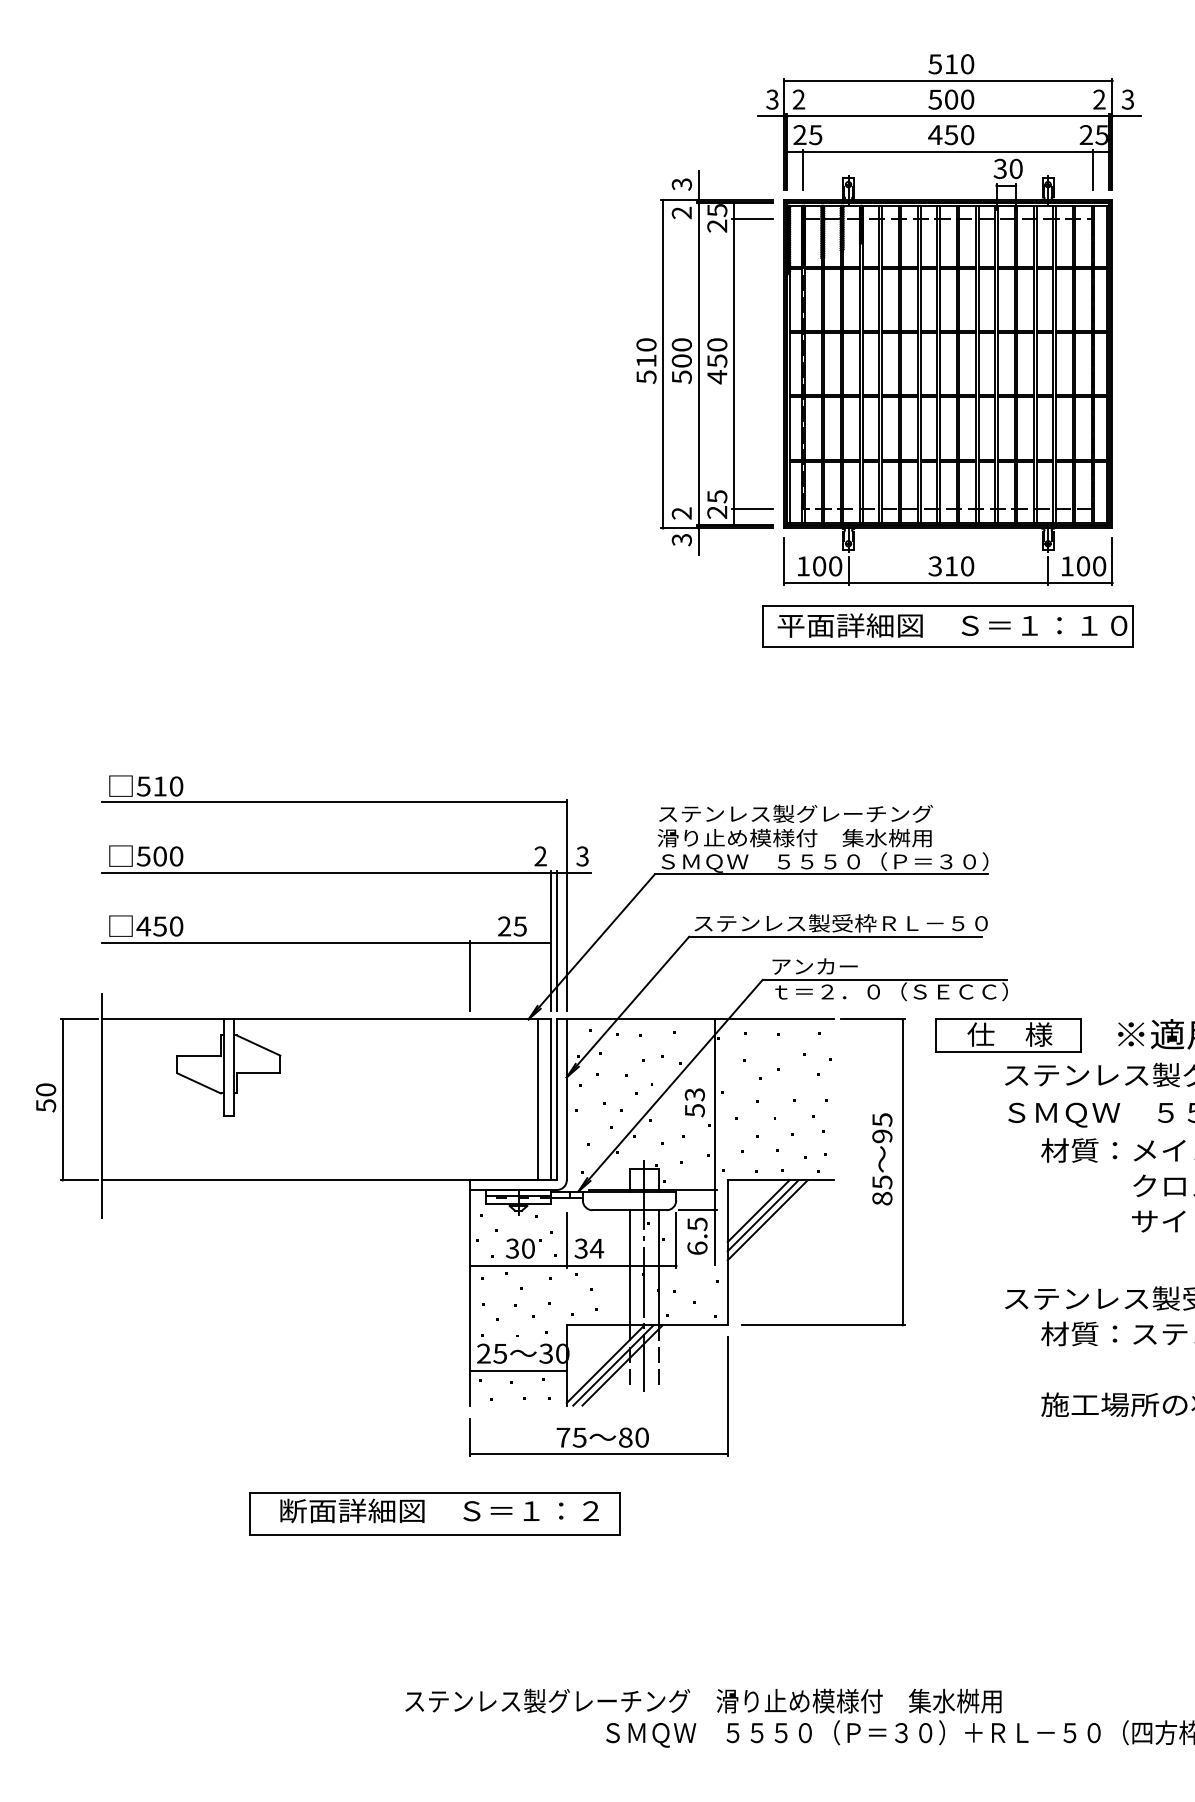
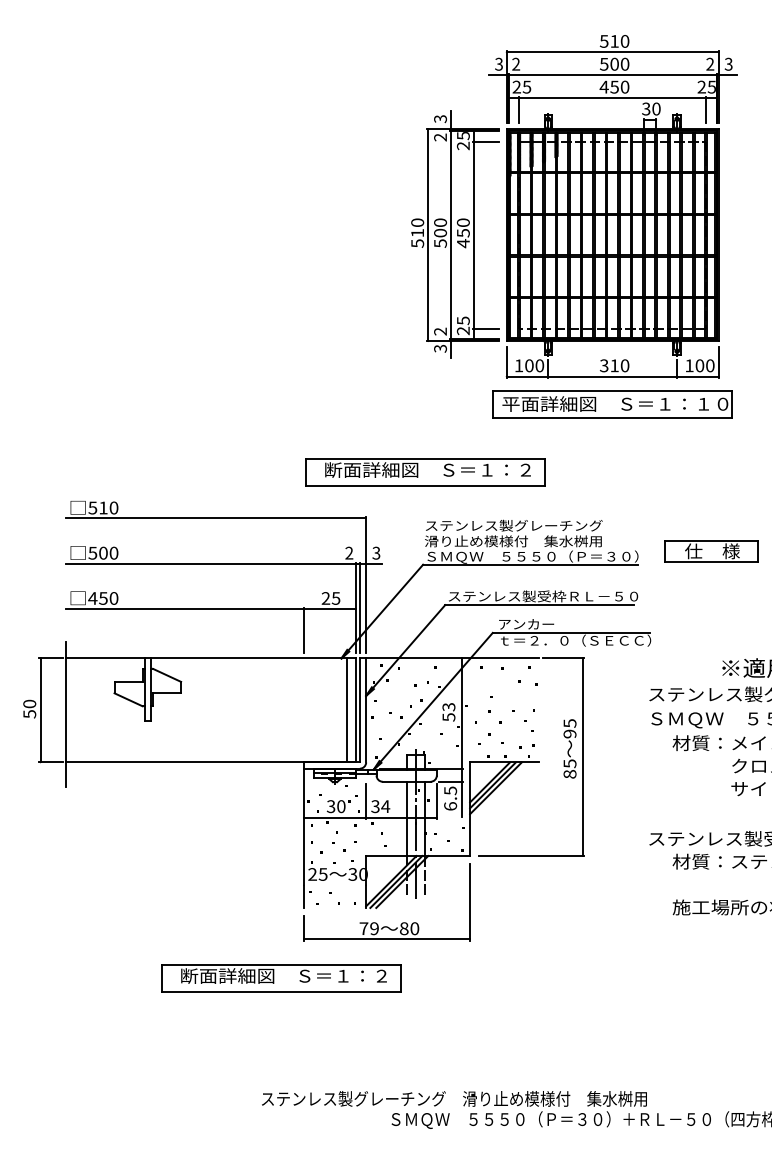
part: (658, 731) -> (425, 472), added
part: (1008, 1034) -> (711, 551), moved
line: (517, 1370) -> (334, 885), removed
text: (579, 1437) -> (374, 928), 75 -> 79

